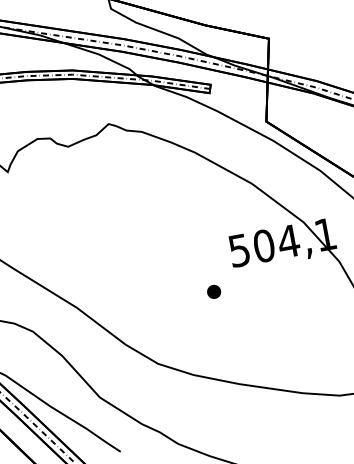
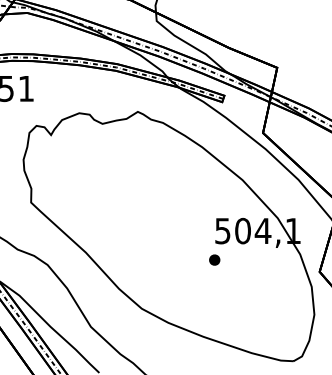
part: (213, 291) -> (214, 259), moved

